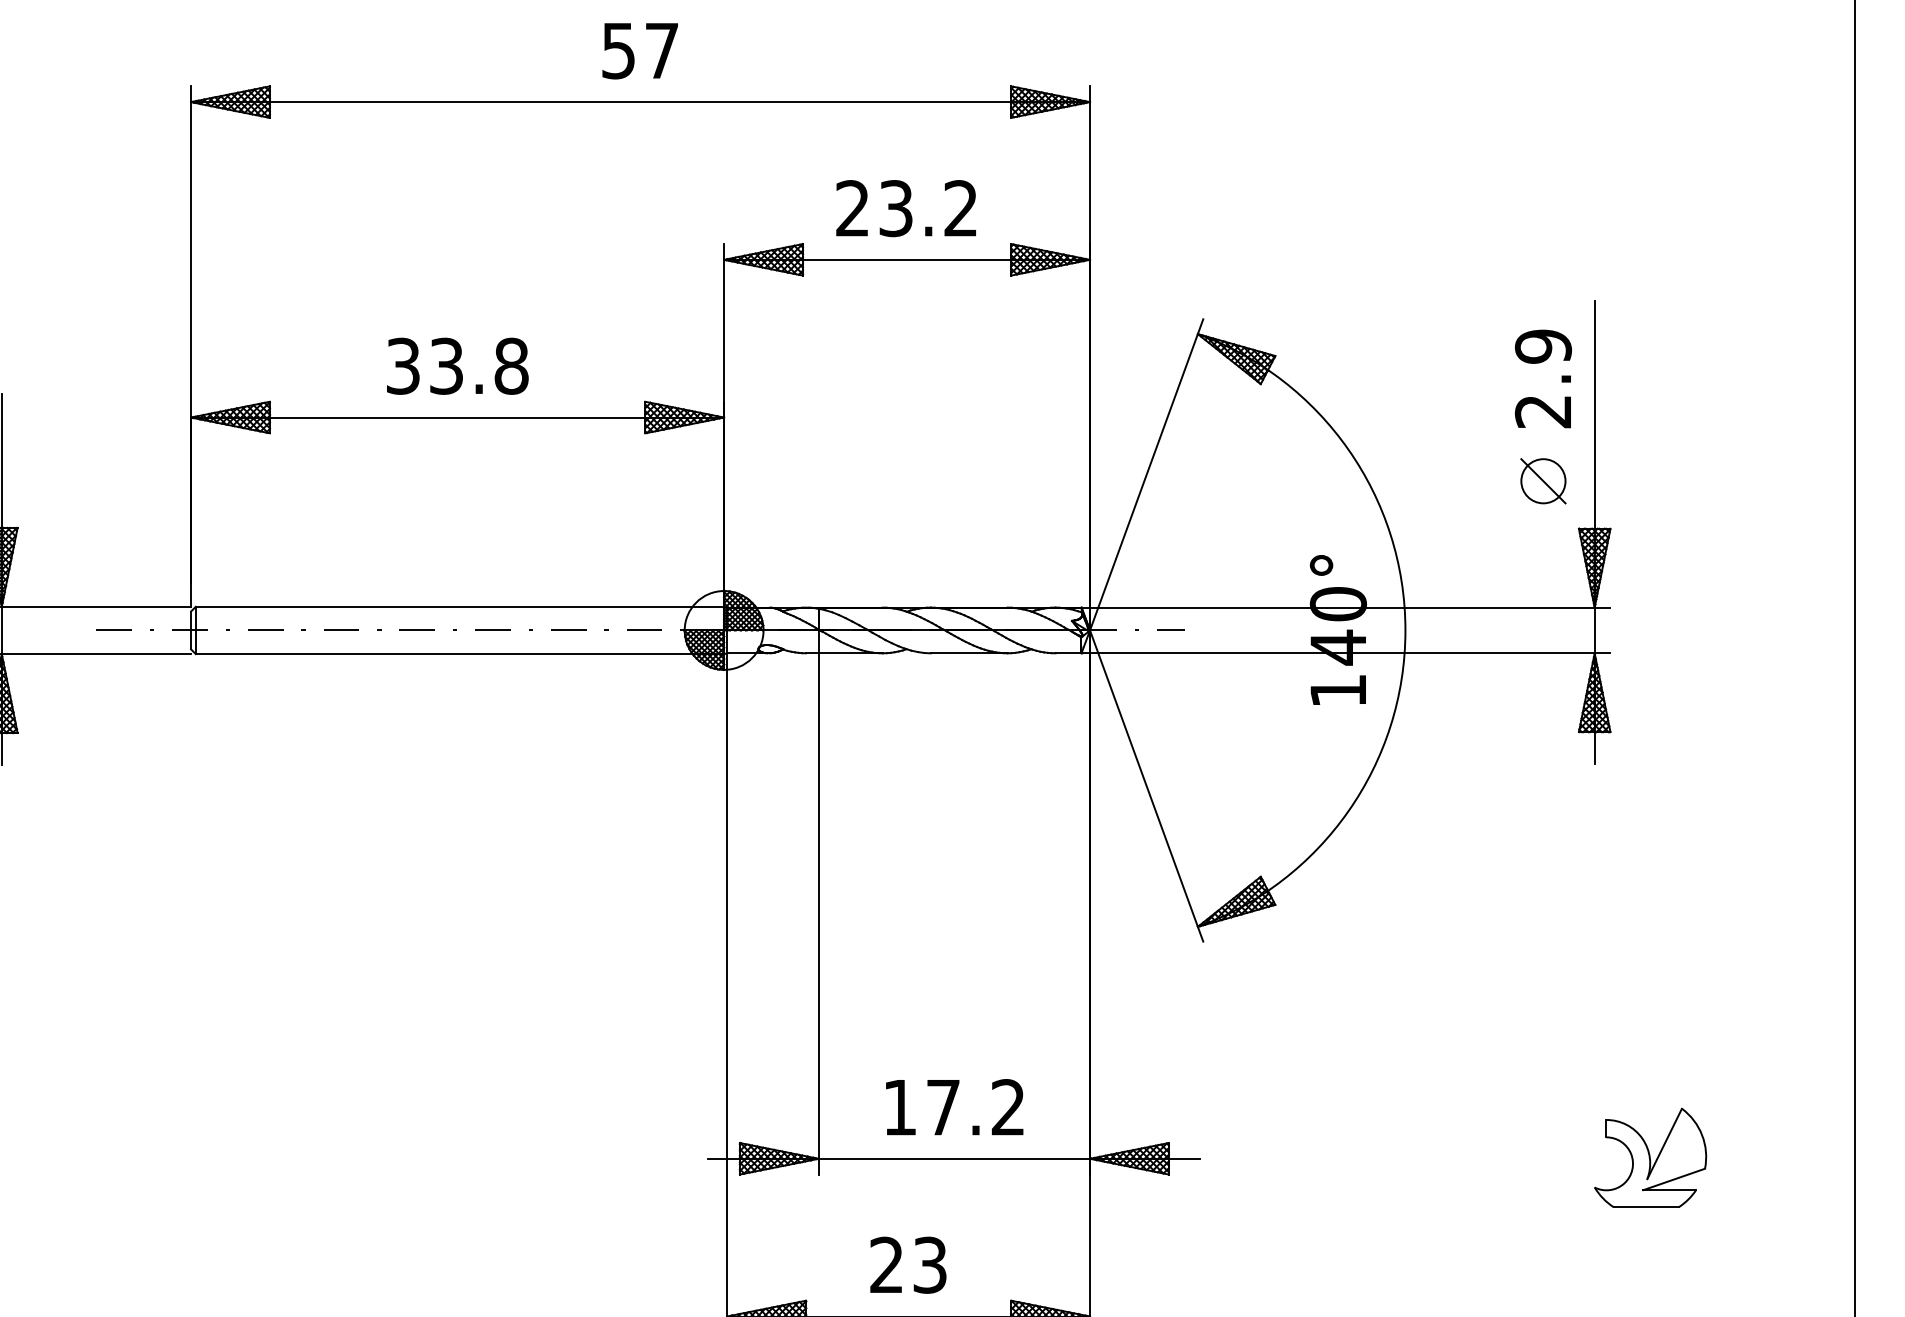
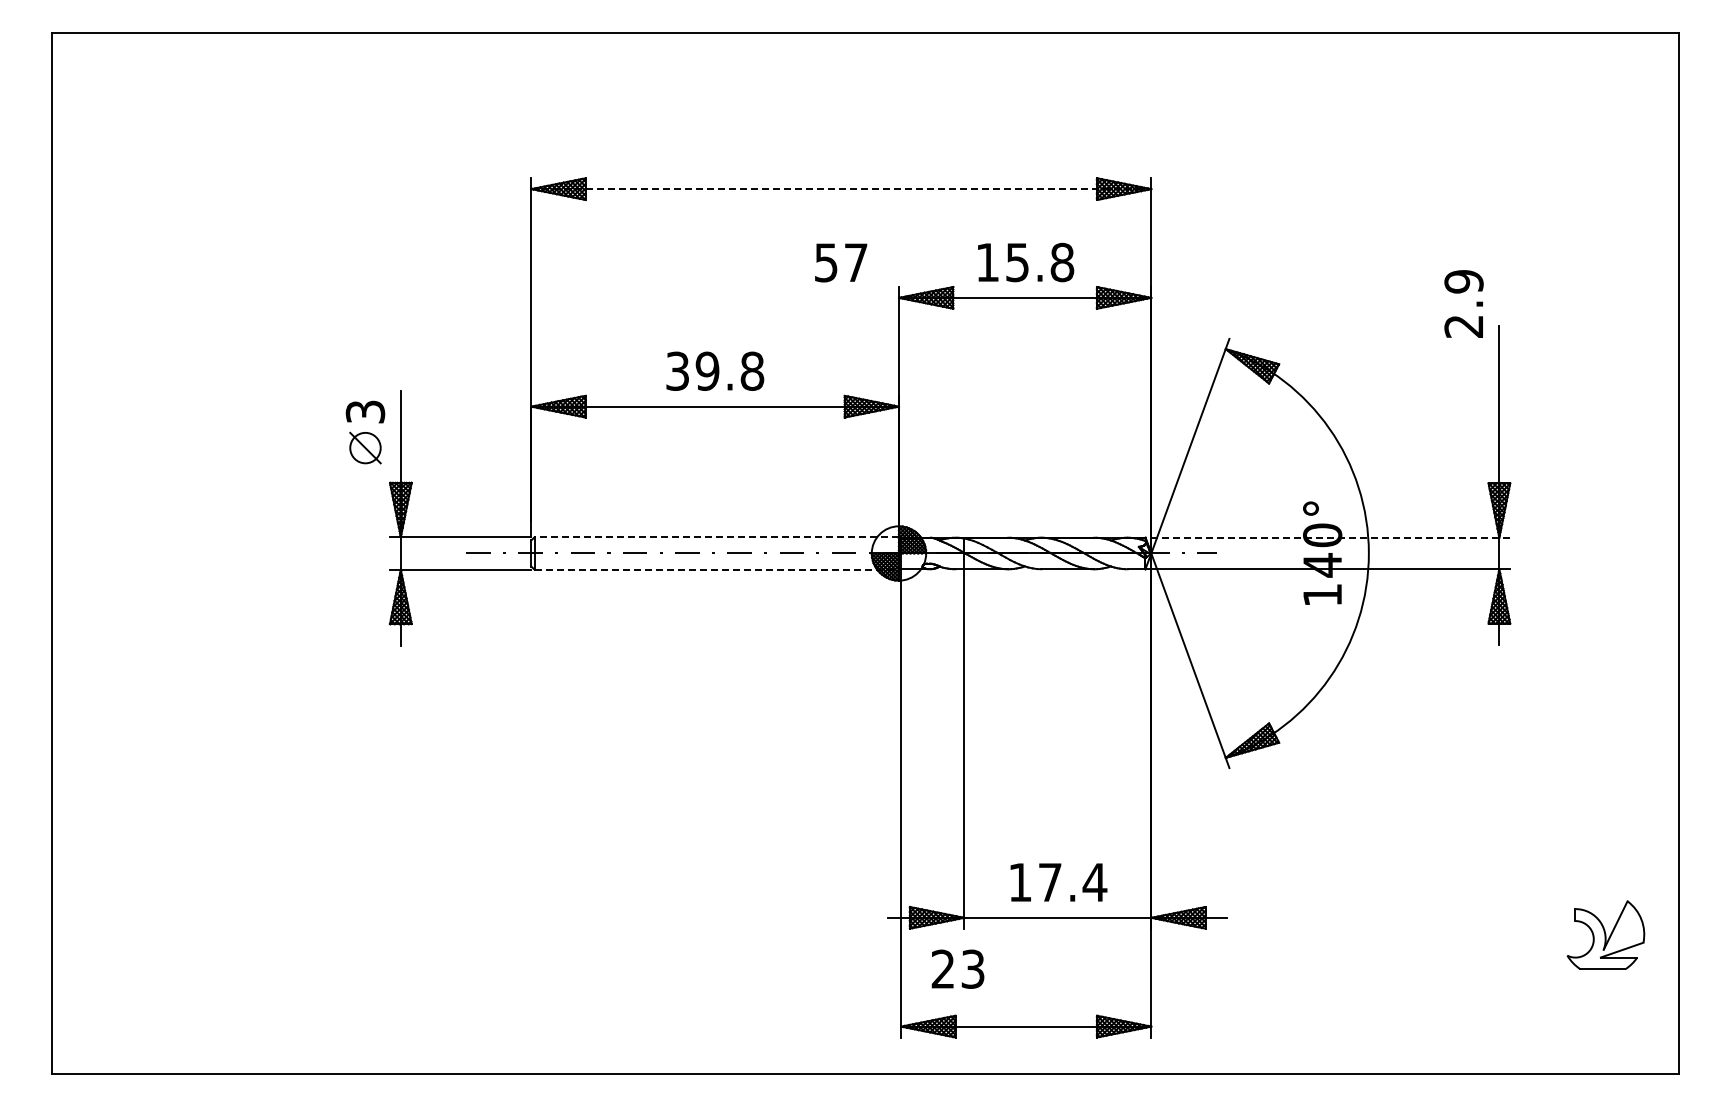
text: (640, 50) -> (841, 262), moved
line: (640, 102) -> (841, 189), solid -> dashed
text: (907, 208) -> (1025, 262), 23.2 -> 15.8
text: (446, 365) -> (707, 370), 33.8 -> 39.8
text: (1542, 378) -> (1463, 303), moved
part: (1542, 481) -> (1463, 450), removed
line: (459, 607) -> (716, 537), solid -> dashed
line: (1345, 607) -> (1327, 537), solid -> dashed
line: (460, 653) -> (717, 569), solid -> dashed
text: (1007, 1106) -> (1094, 881), 17.2 -> 17.4
part: (1649, 1156) -> (1605, 934), moved
text: (907, 1264) -> (957, 968), moved

